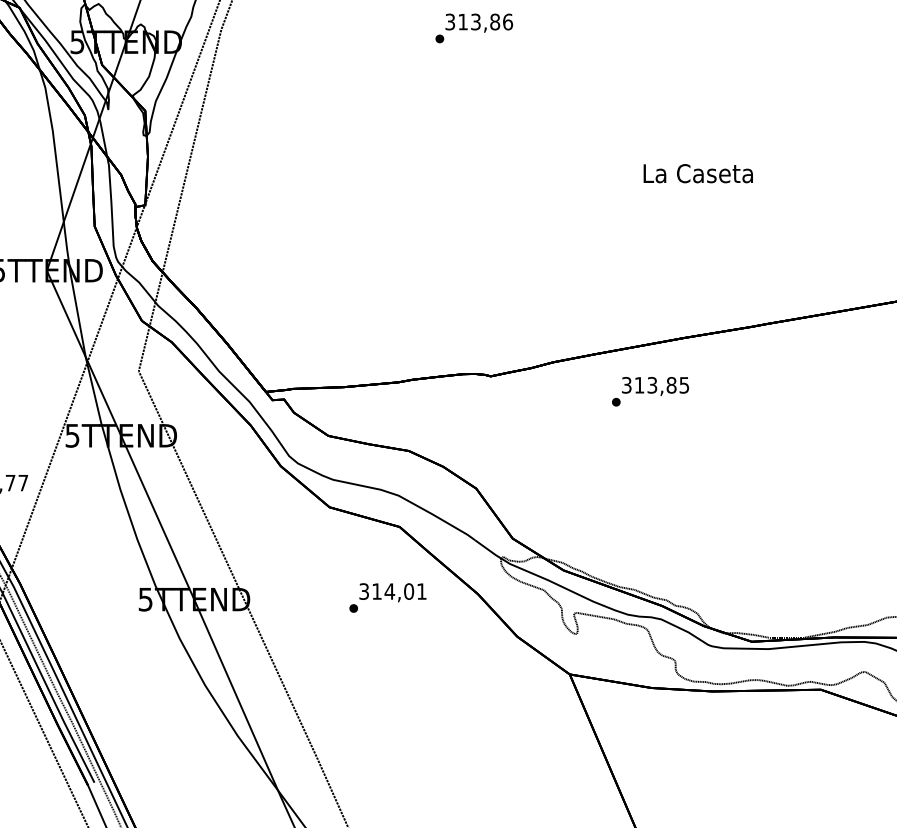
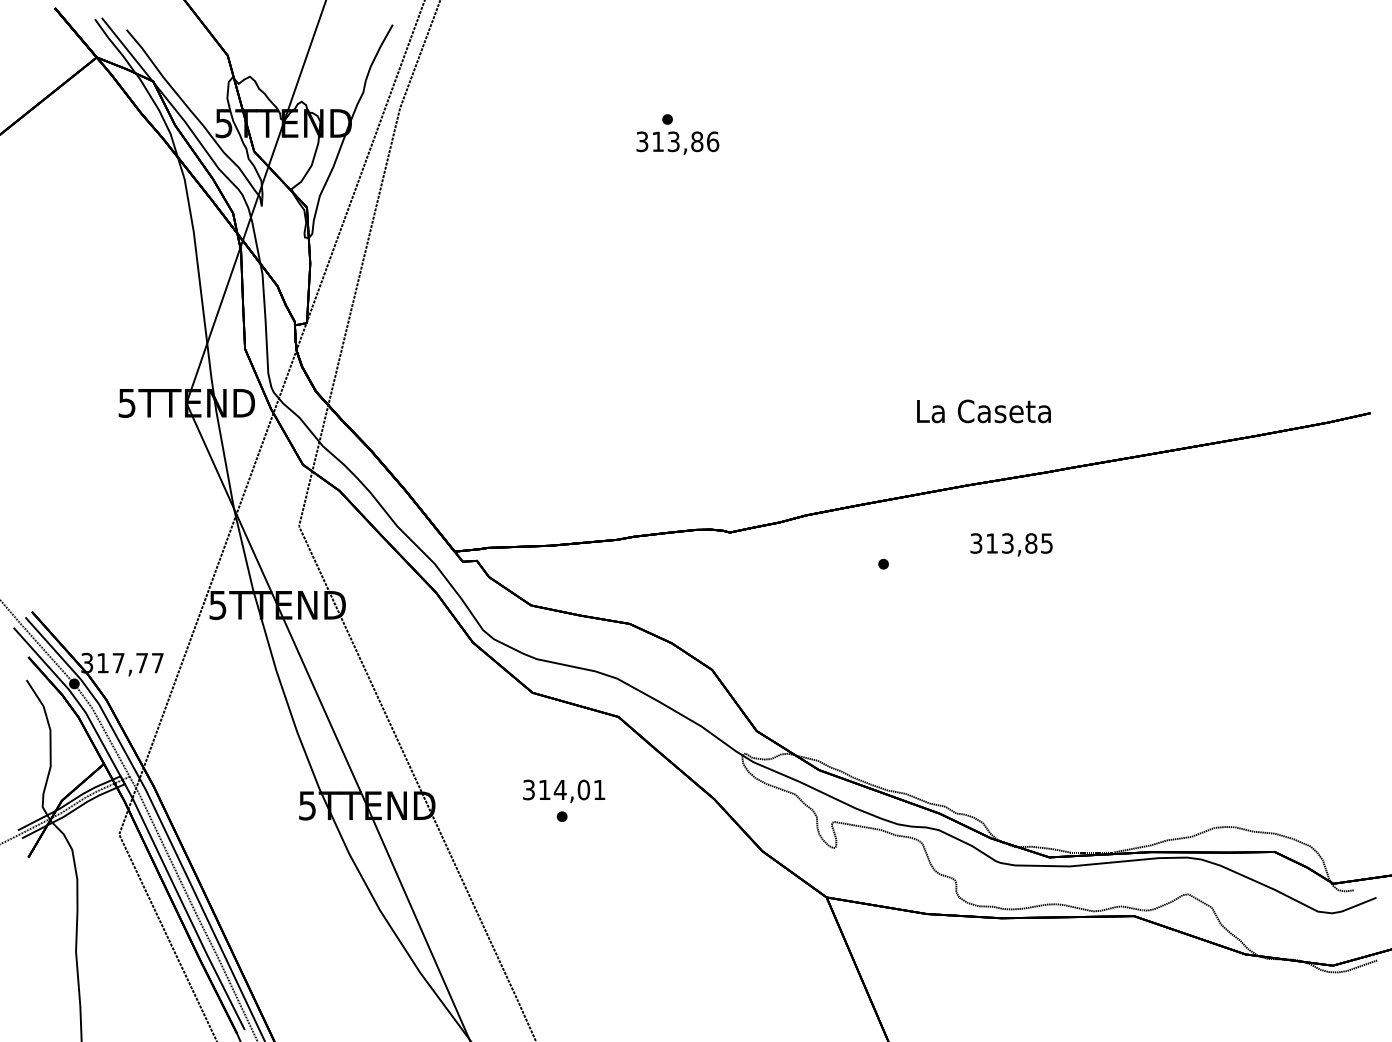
text: (478, 22) -> (677, 142), moved
text: (697, 173) -> (983, 411), moved
text: (655, 386) -> (1011, 544), moved
text: (393, 592) -> (564, 791), moved

